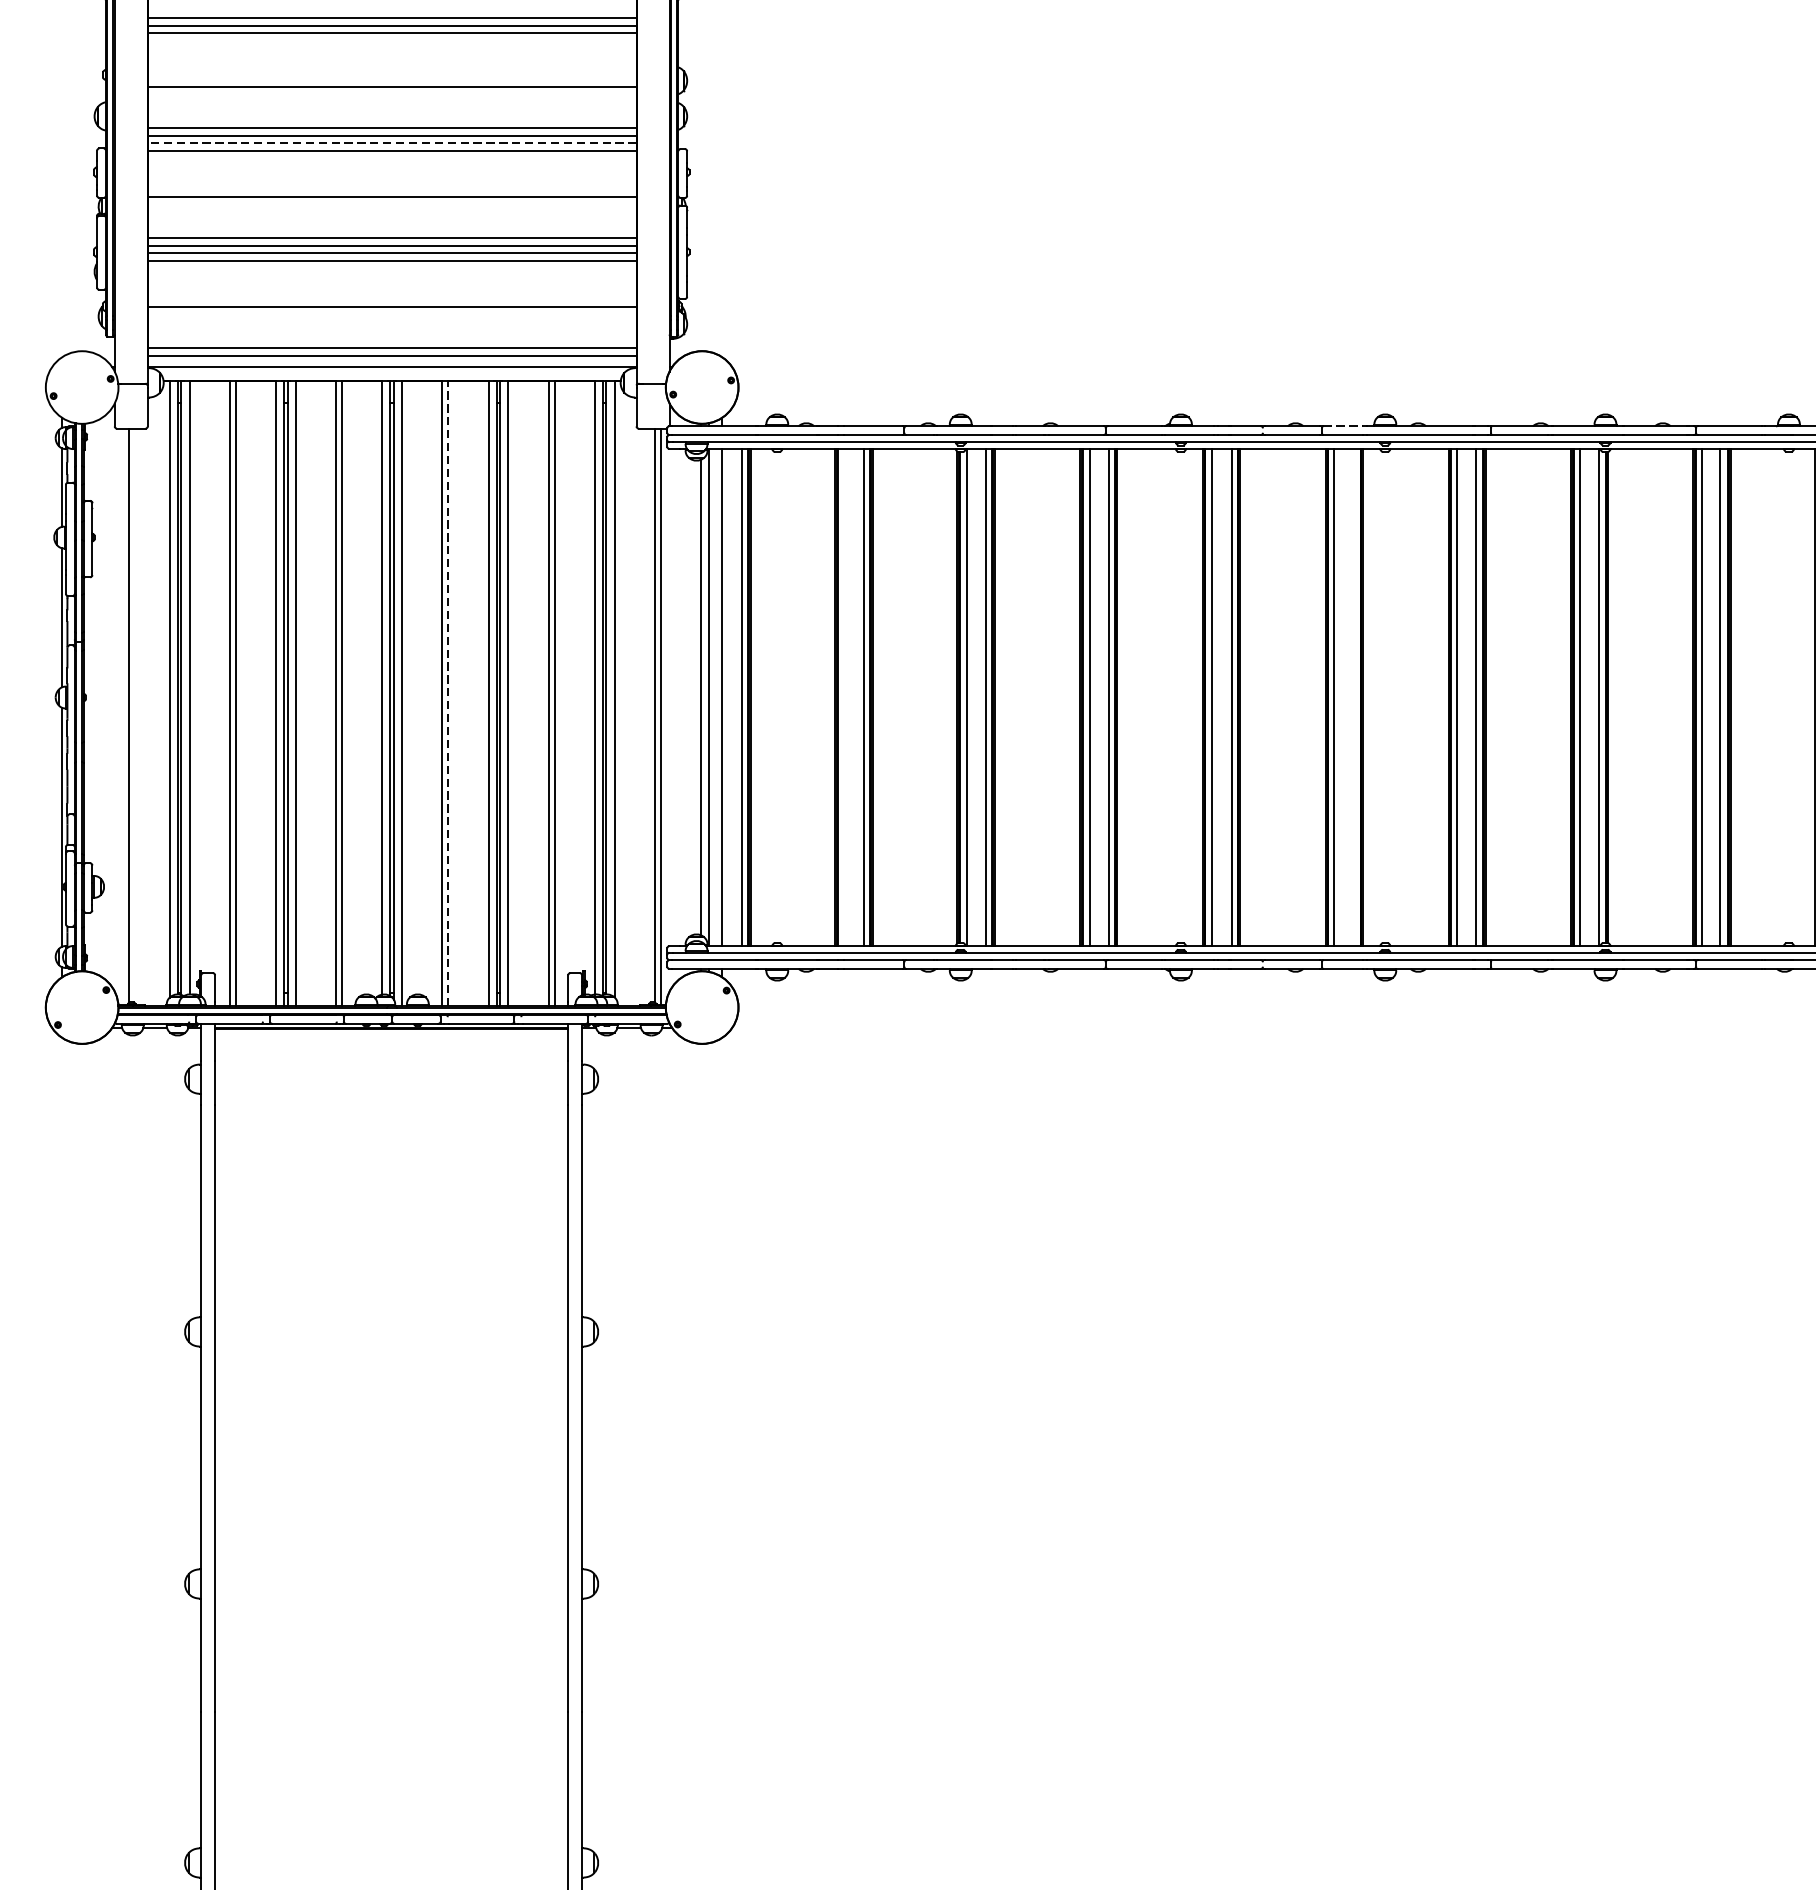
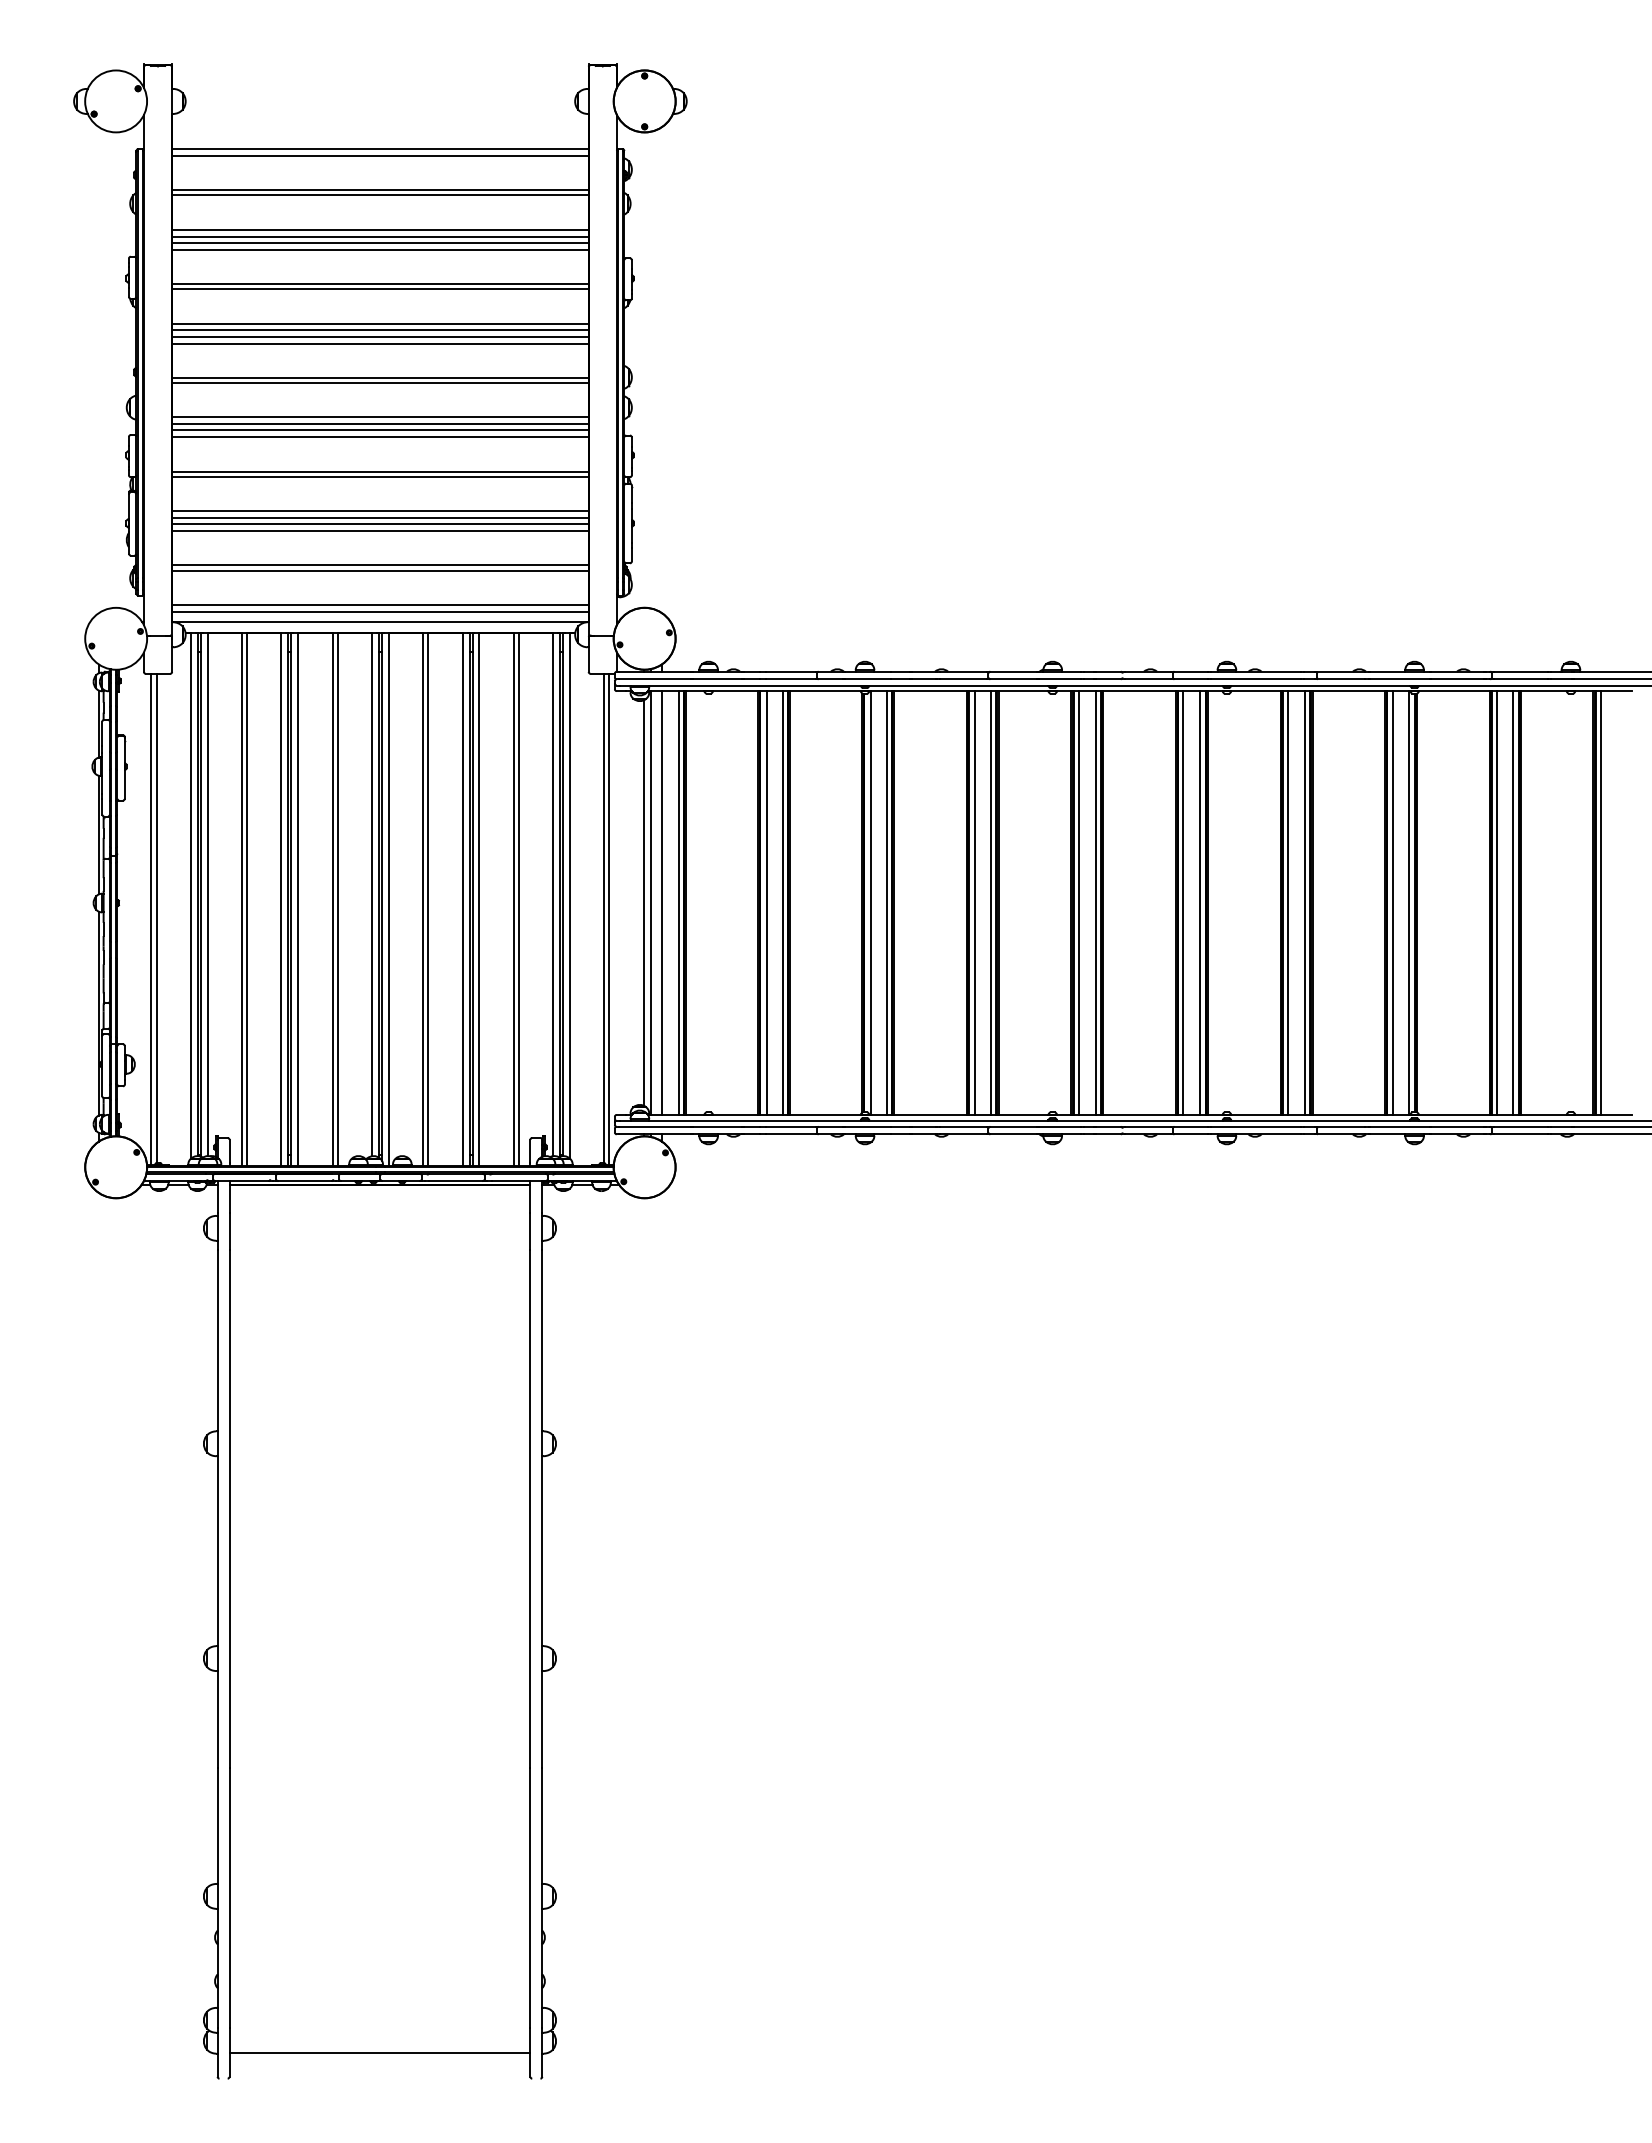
line: (392, 41) -> (380, 343), added
line: (392, 80) -> (380, 377), added
line: (391, 143) -> (379, 430), dashed -> solid
line: (392, 191) -> (380, 471), added
line: (392, 301) -> (380, 565), added
line: (1343, 425) -> (1191, 671), dashed -> solid
line: (448, 693) -> (428, 899), dashed -> solid
line: (845, 696) -> (766, 902), added
line: (1354, 696) -> (1200, 902), added
line: (123, 715) -> (151, 918), added

